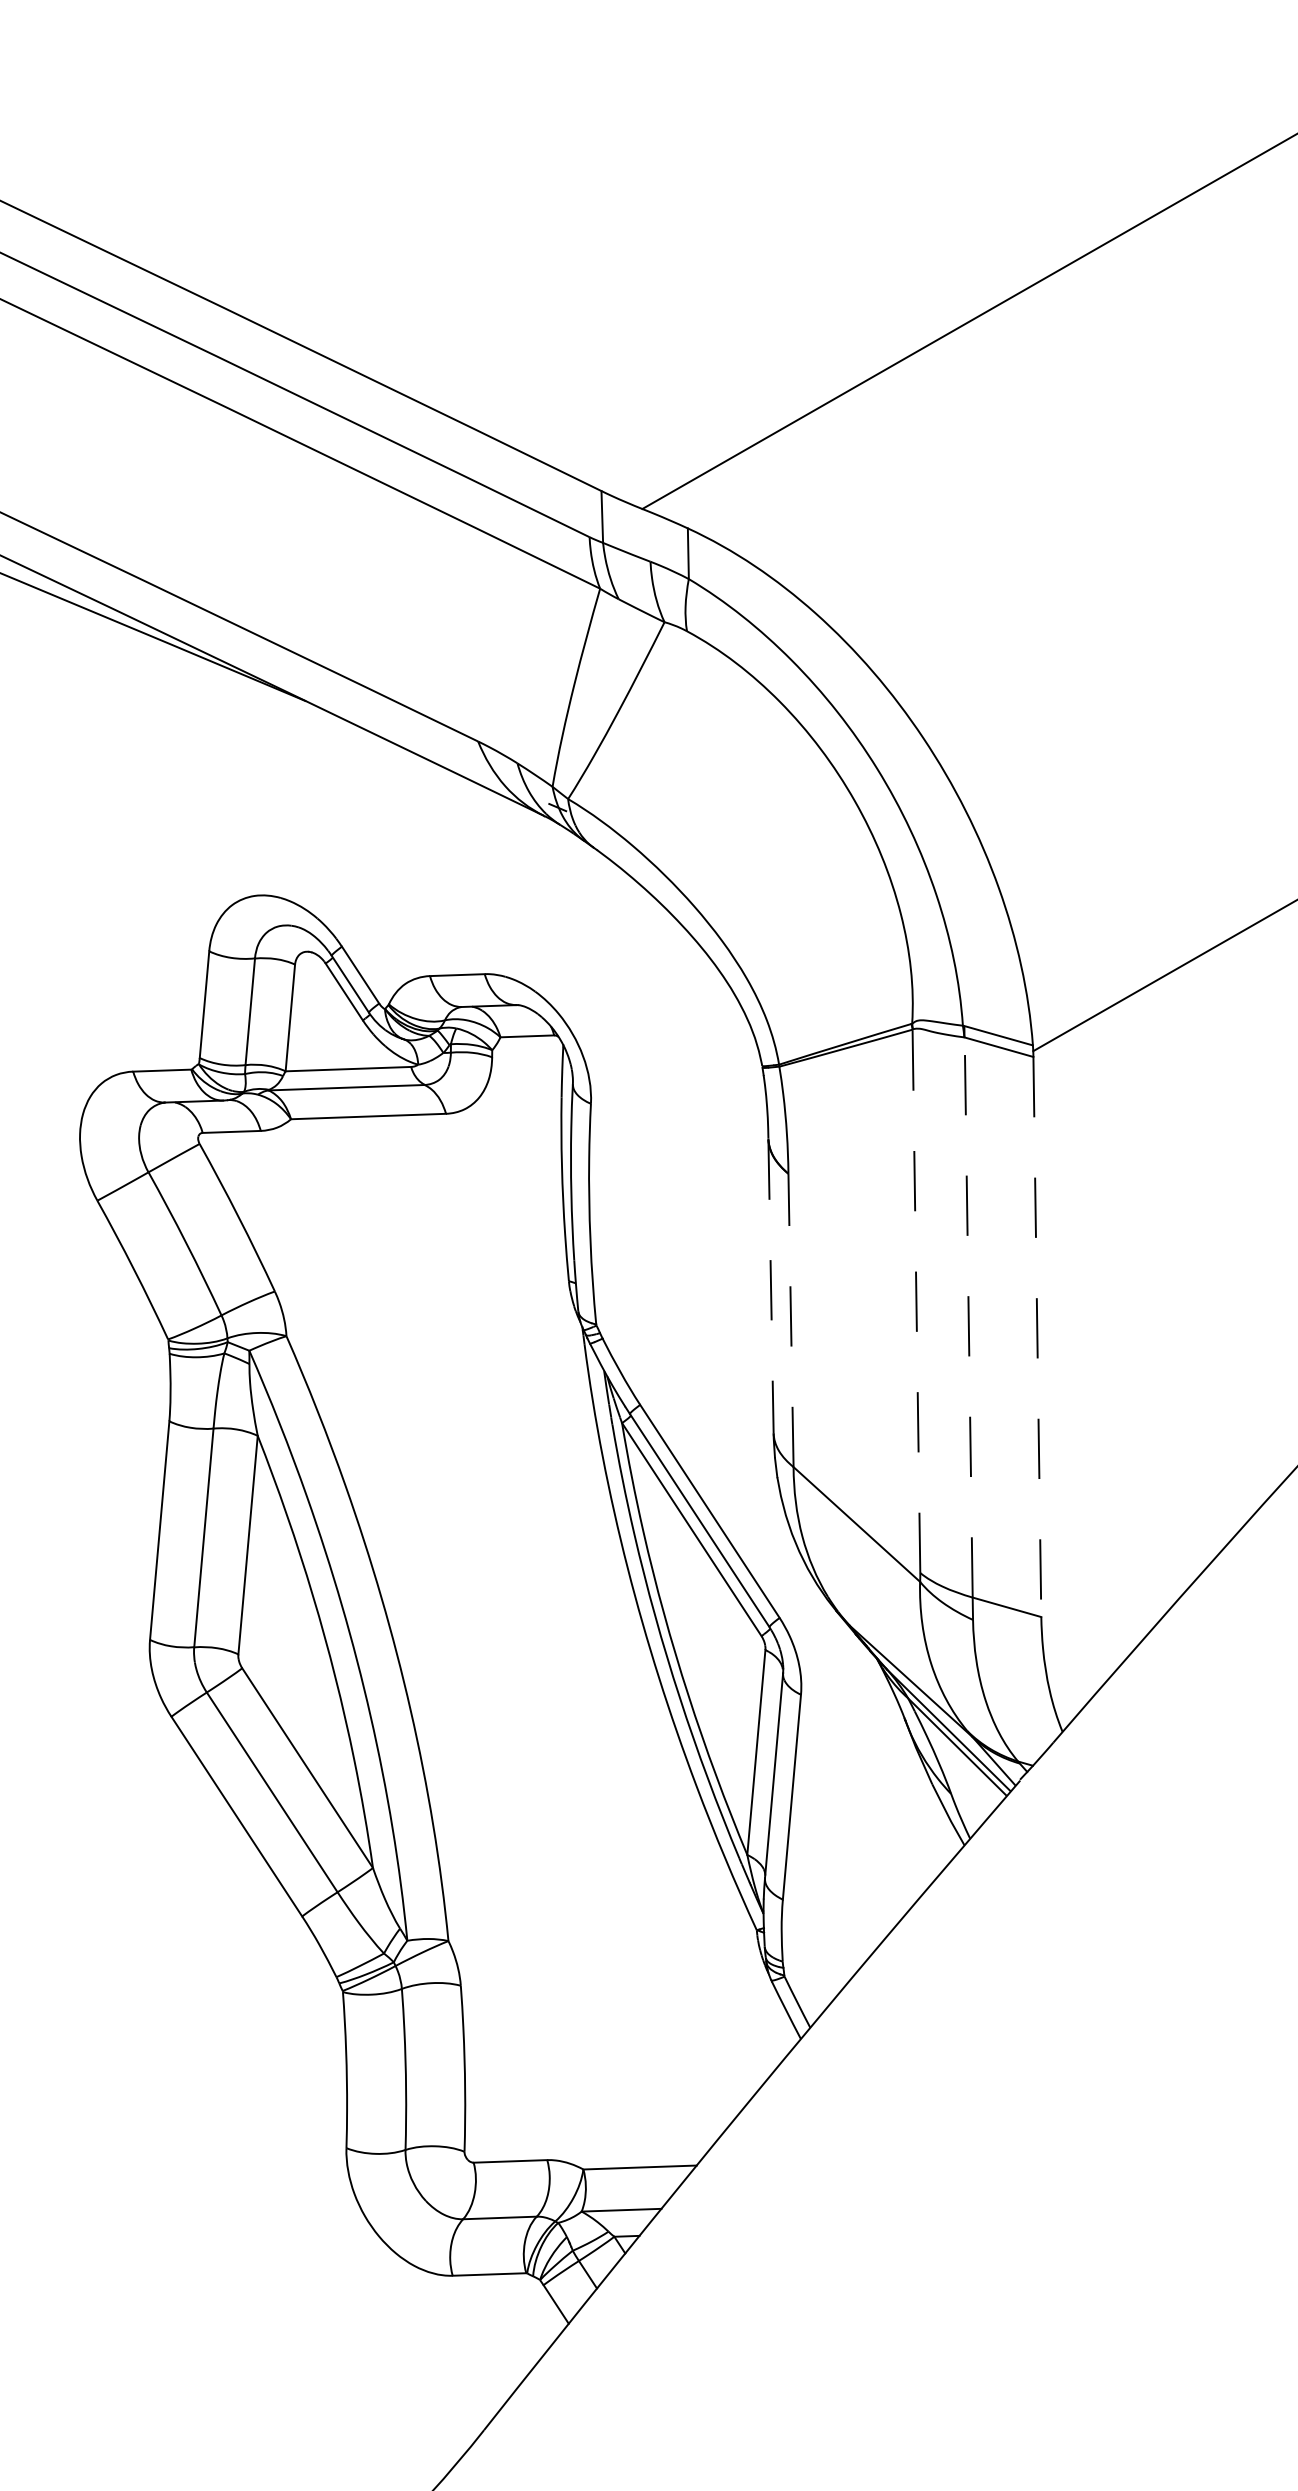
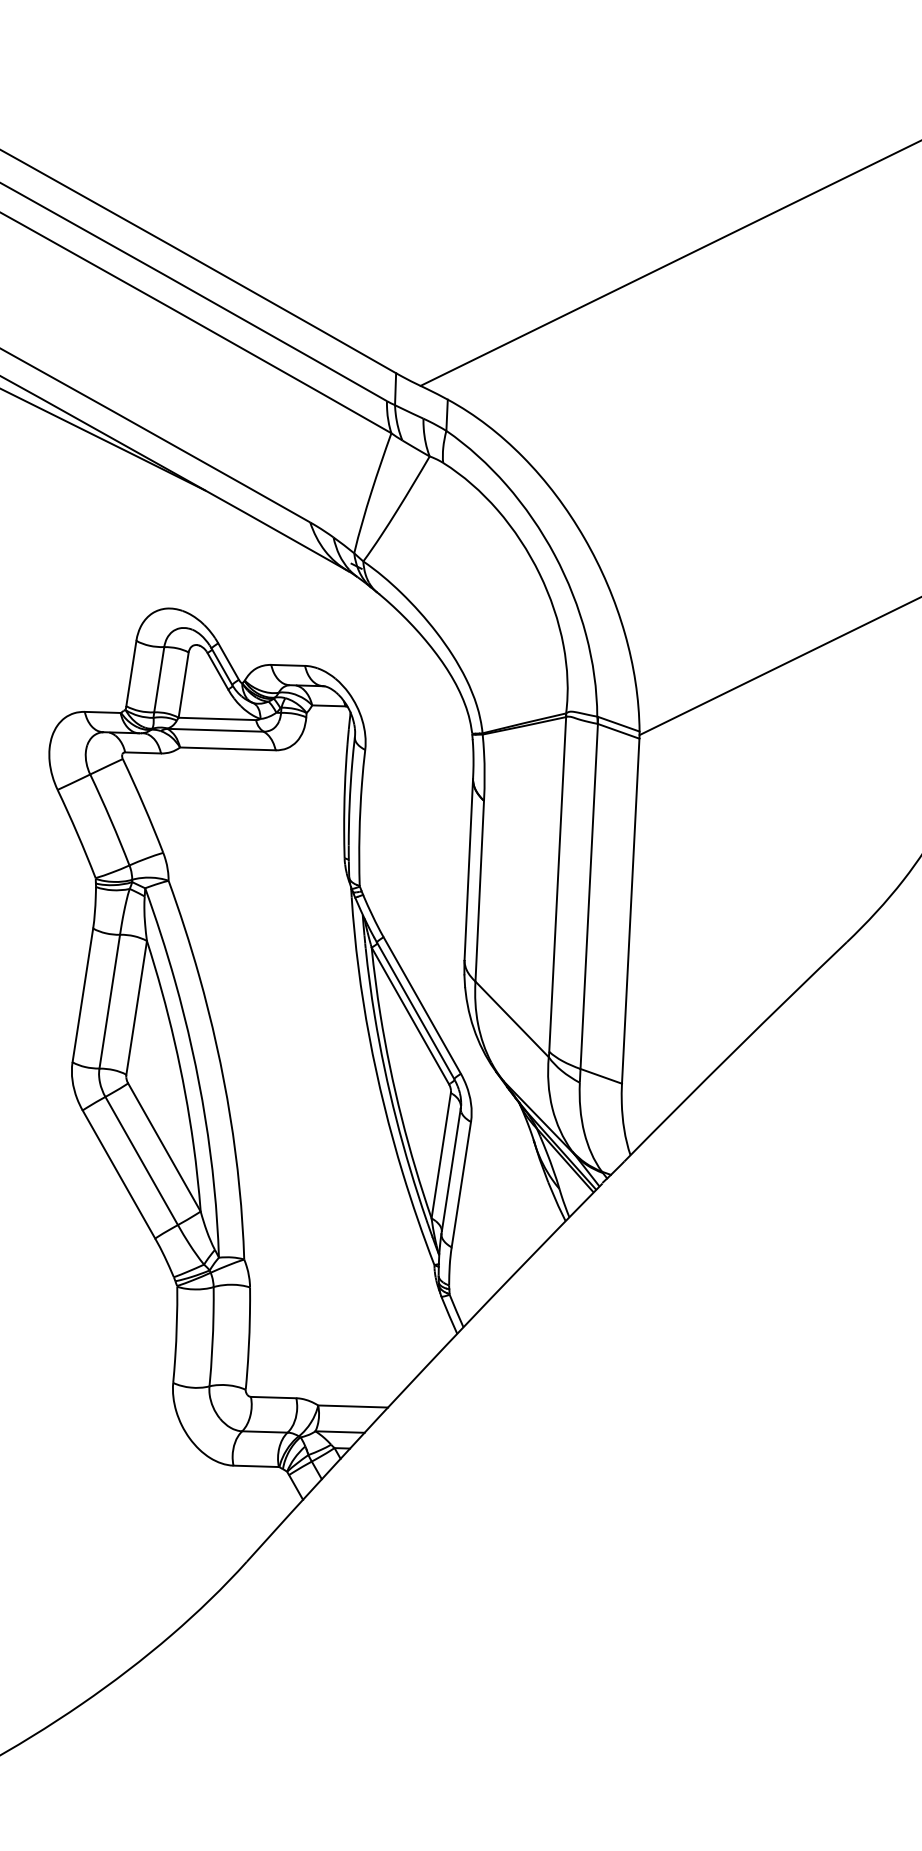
line: (770, 1286) -> (468, 869), dashed -> solid
line: (916, 1301) -> (557, 884), dashed -> solid
line: (969, 1317) -> (589, 896), dashed -> solid
line: (790, 1319) -> (479, 890), dashed -> solid
line: (1037, 1337) -> (630, 911), dashed -> solid

